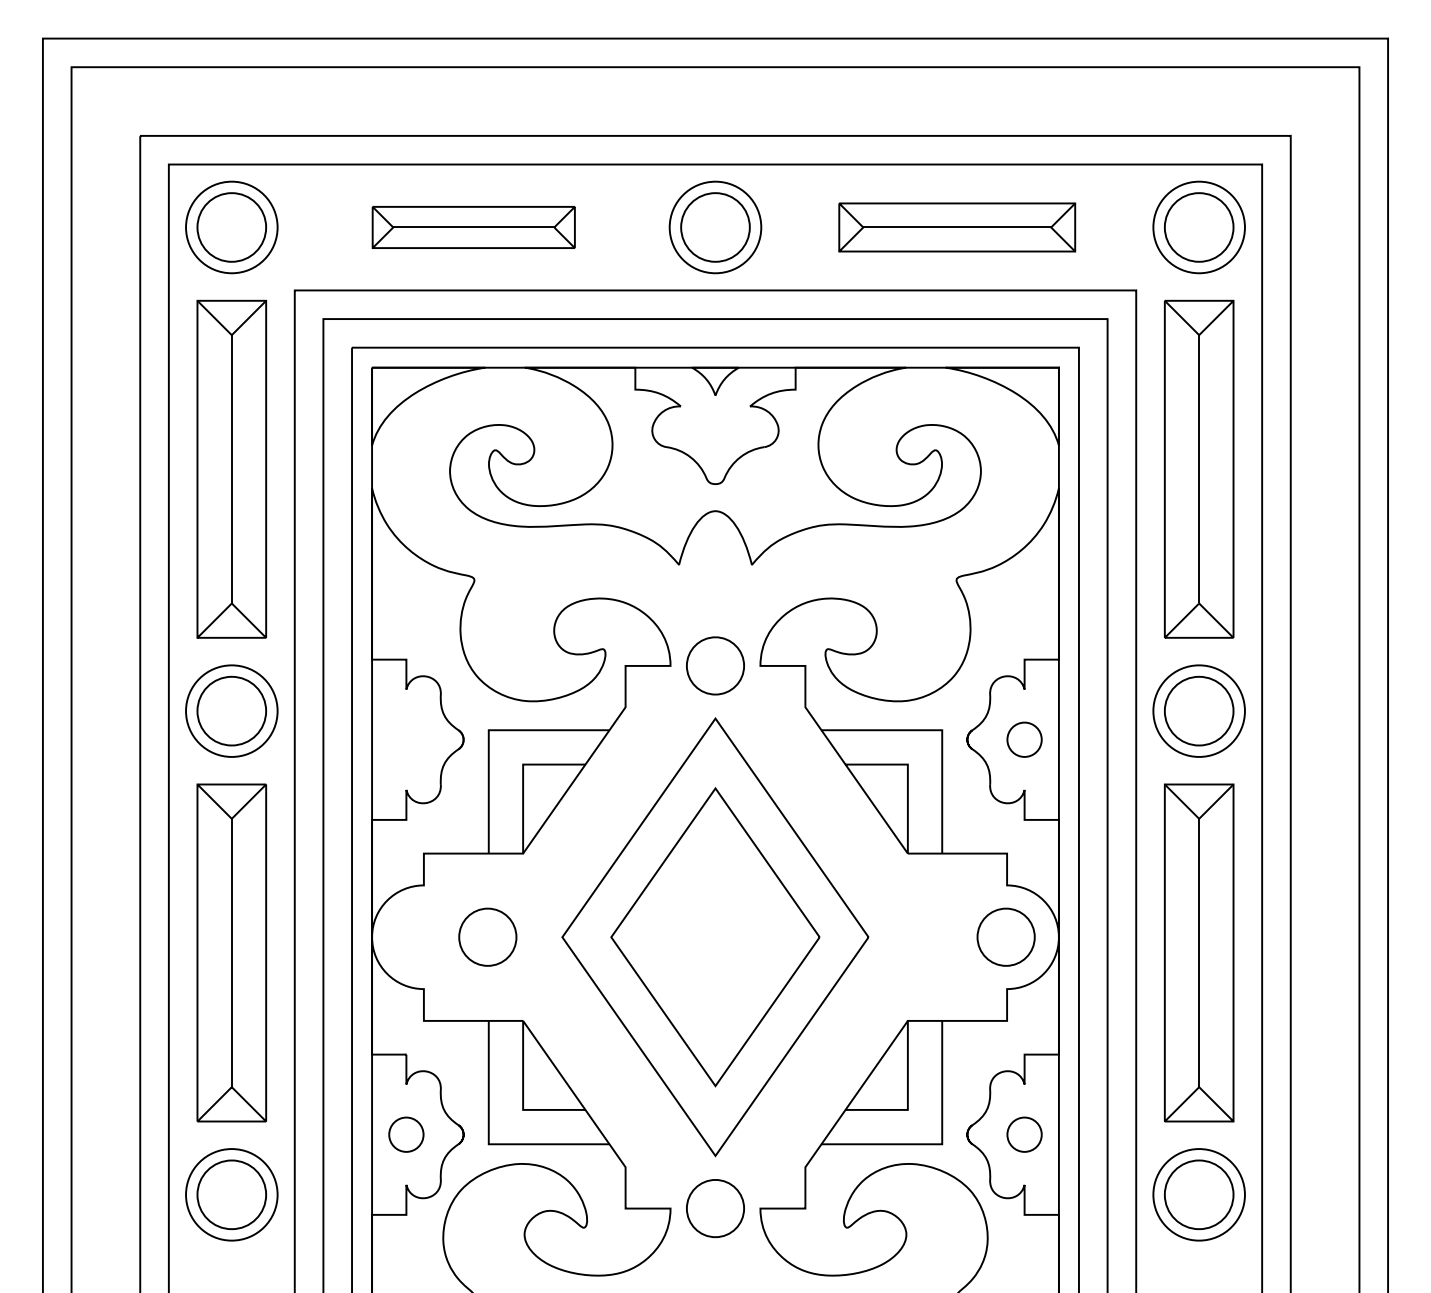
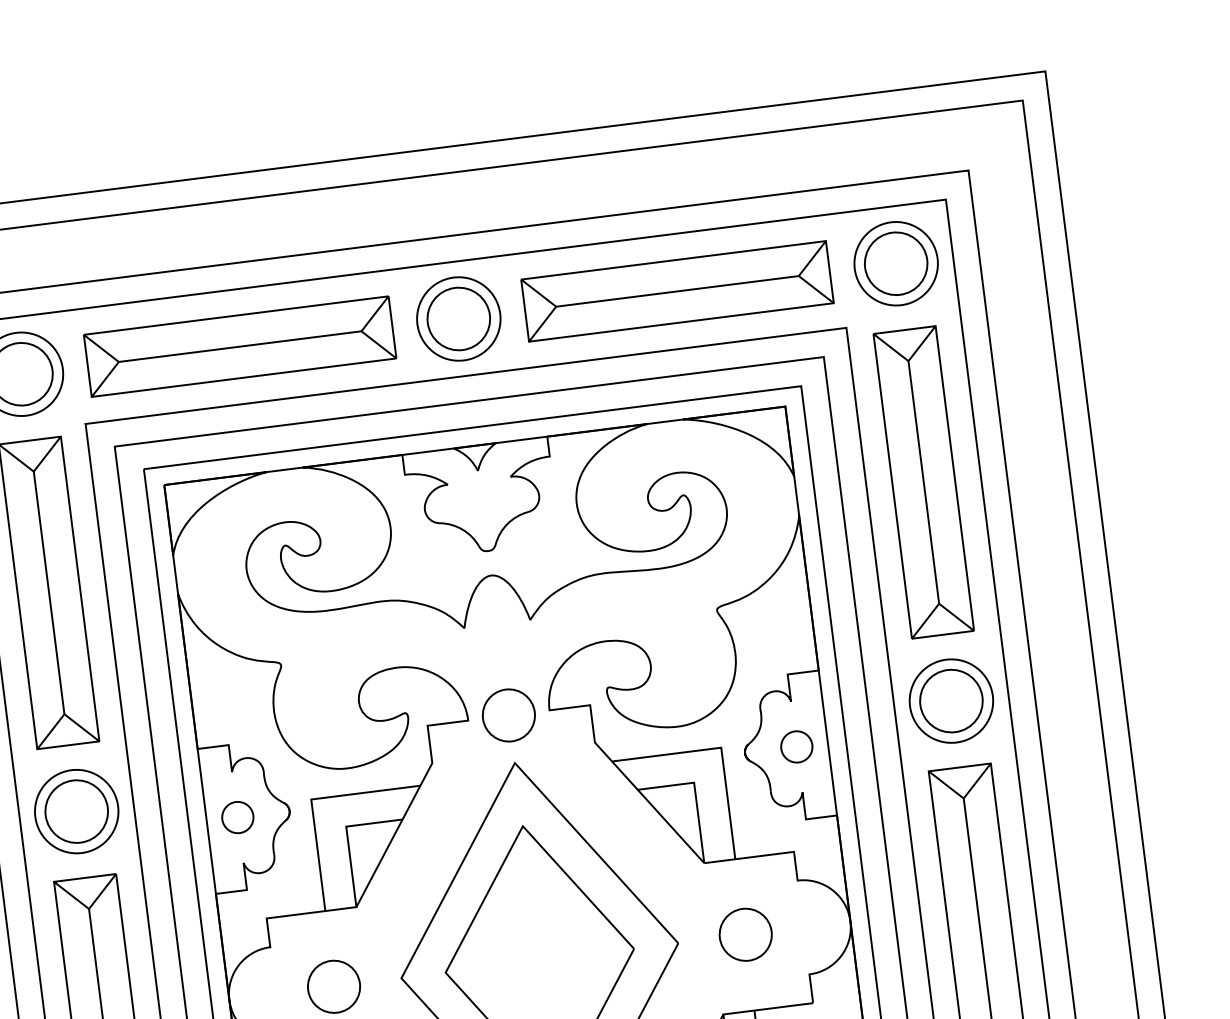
part: (473, 227) -> (240, 346), size x1.67
part: (956, 227) -> (676, 291), size x1.43
part: (406, 739) -> (237, 817), added
part: (1005, 936) -> (745, 934), moved

